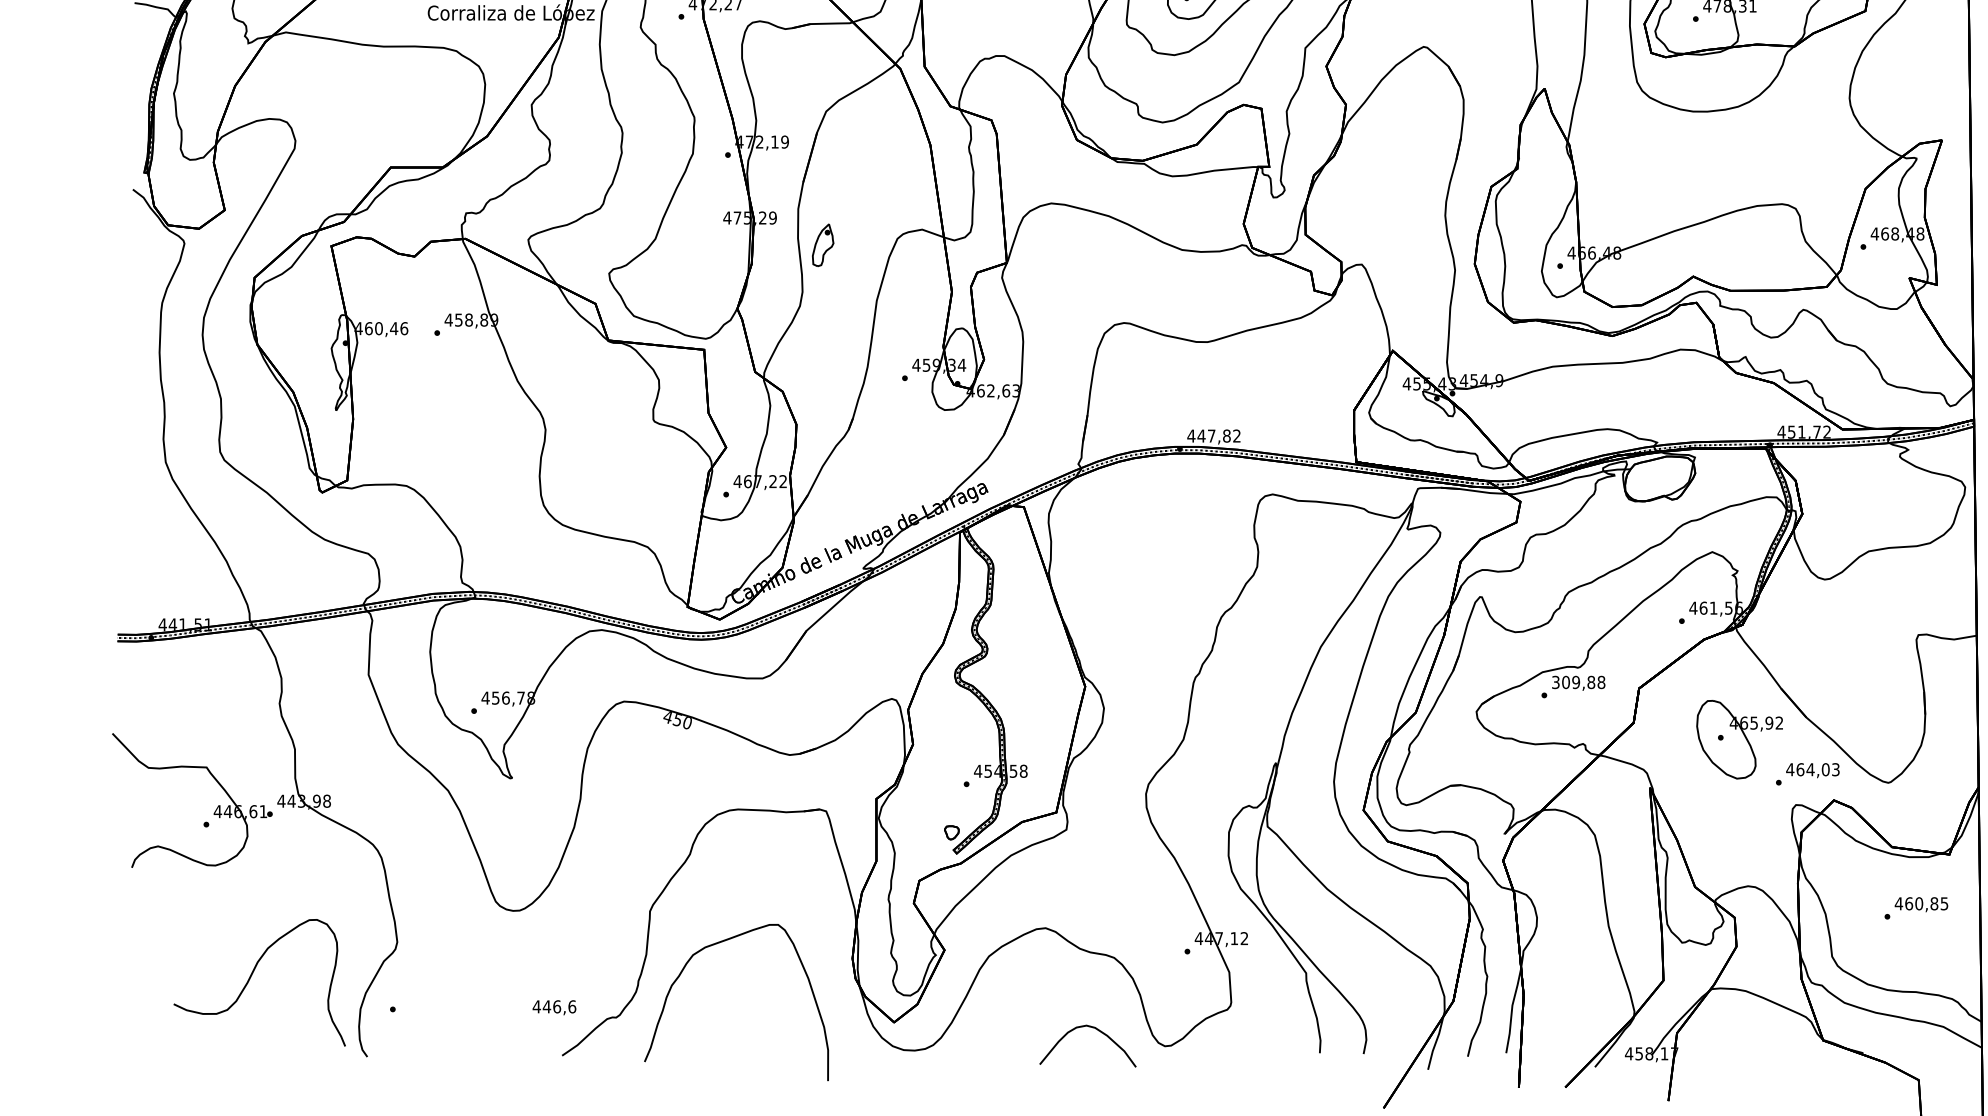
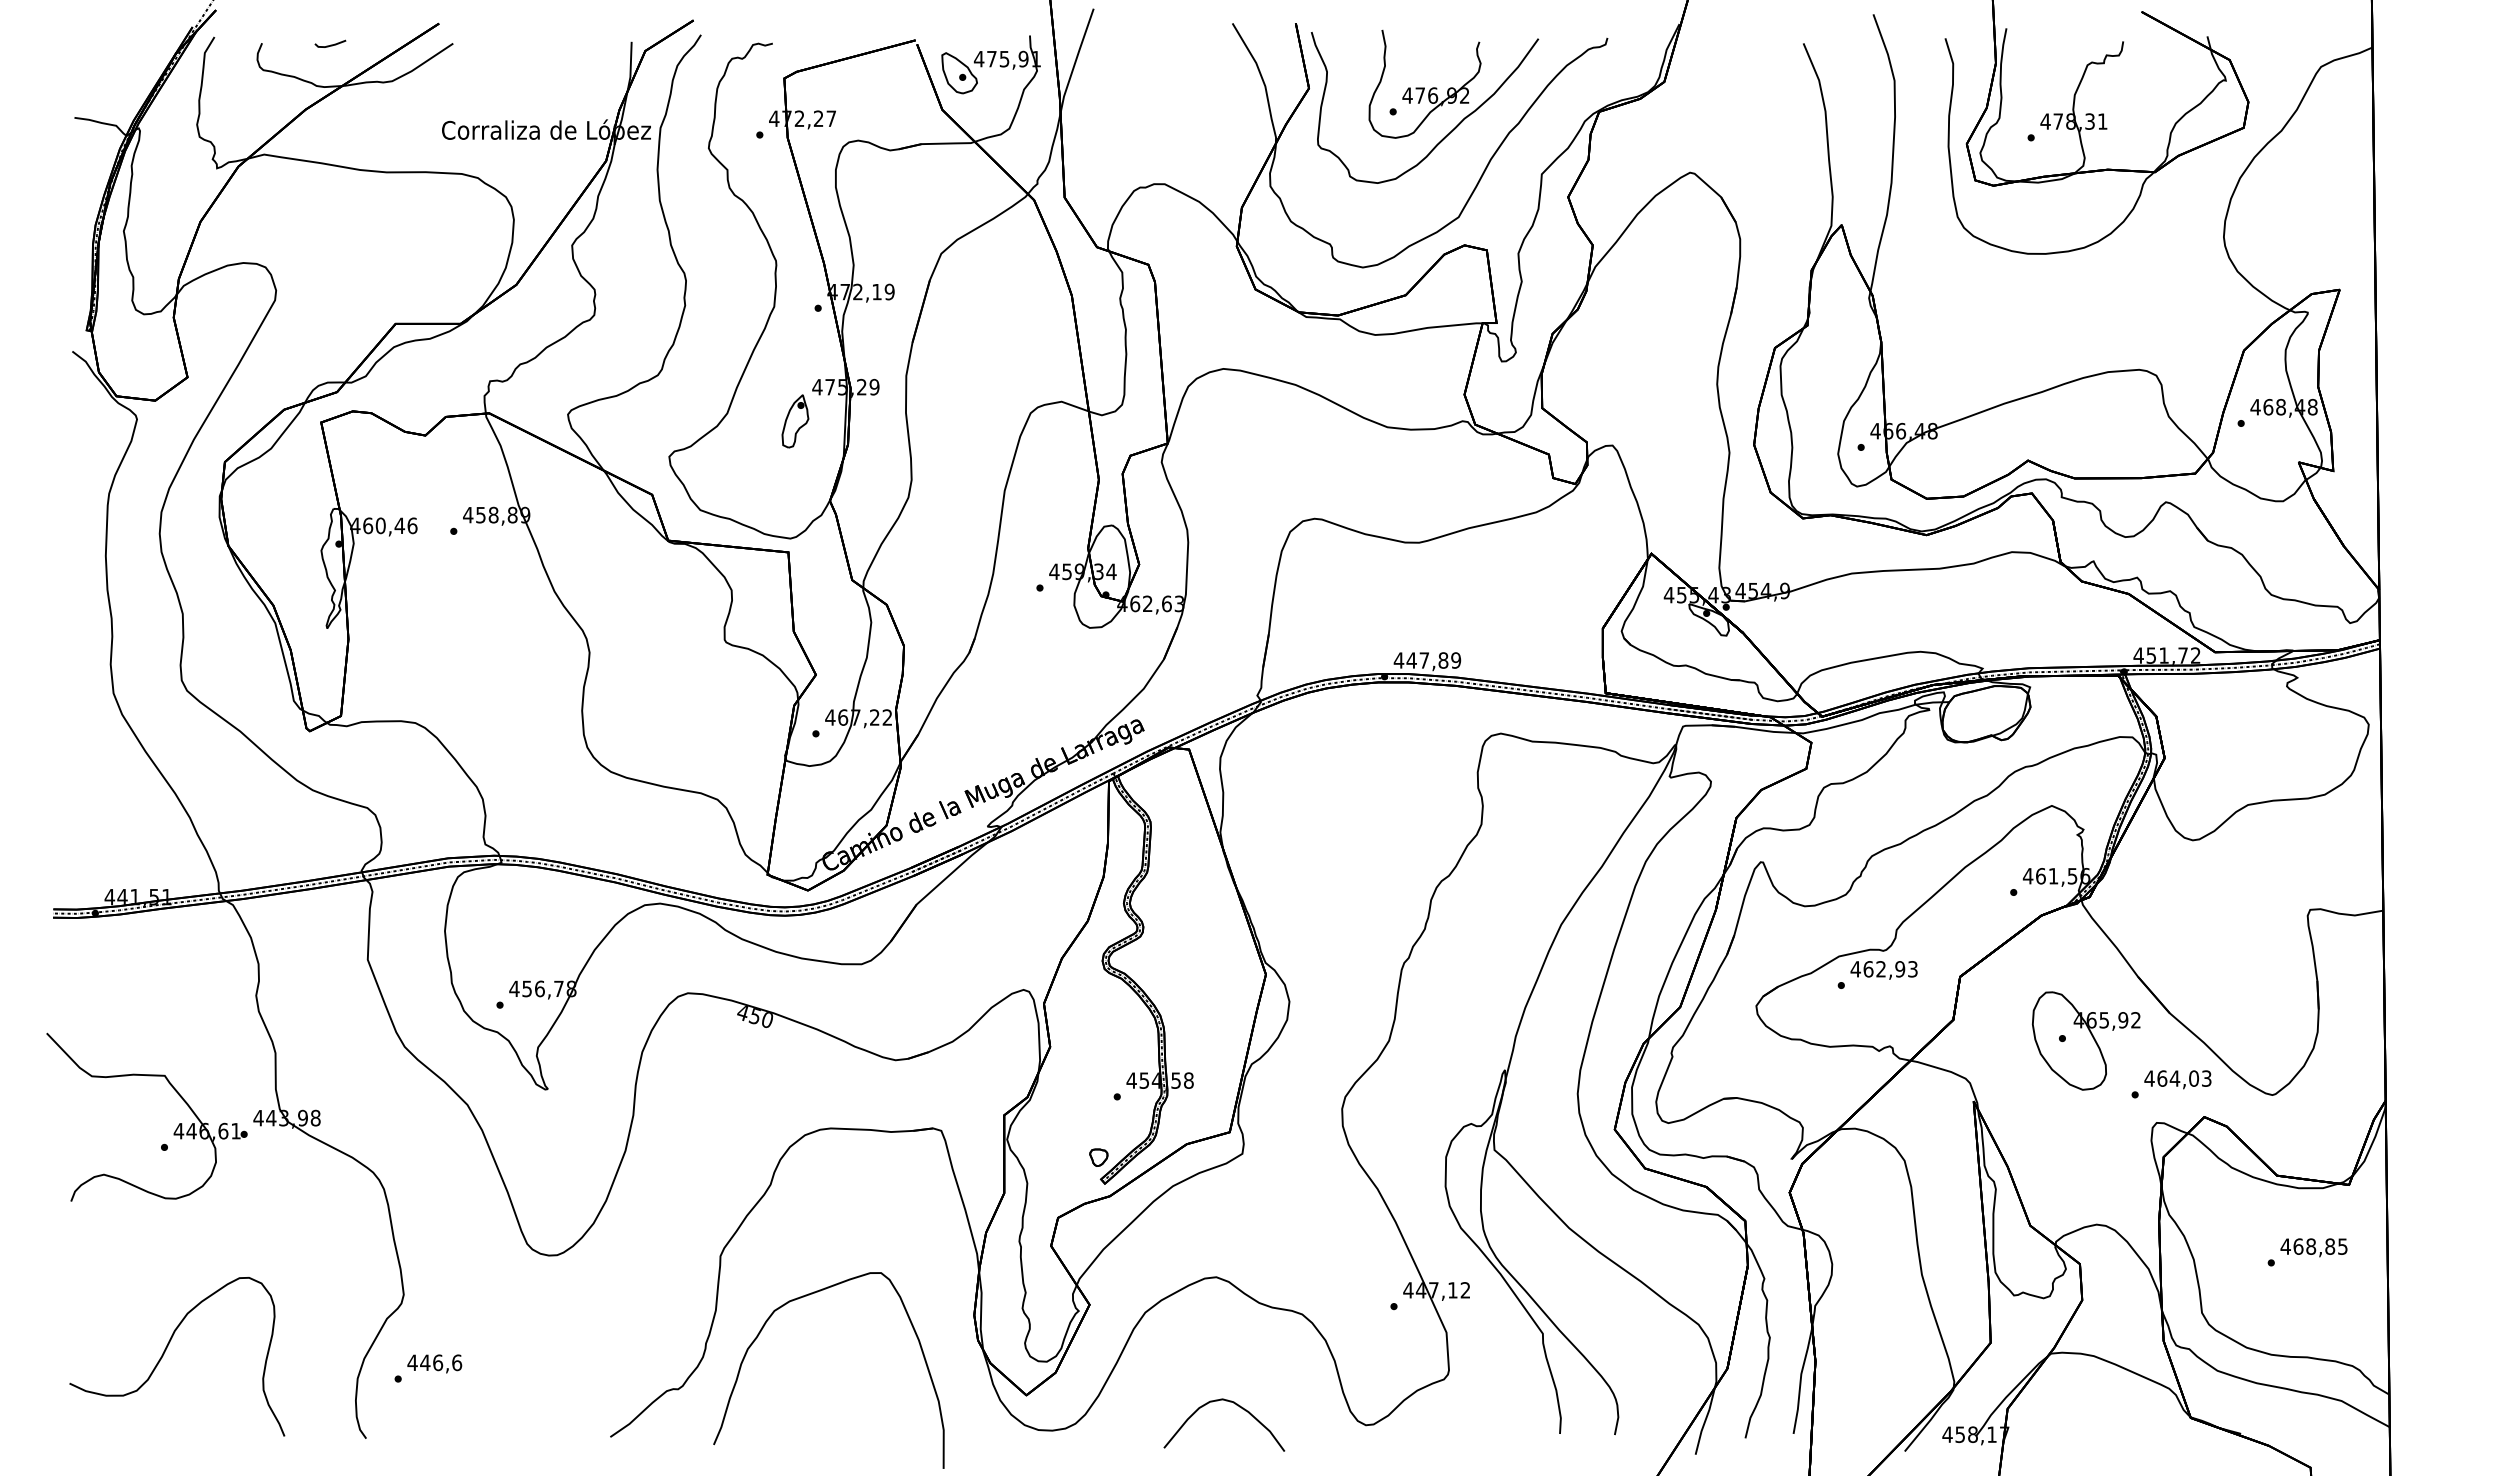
part: (823, 245) -> (795, 421), moved
text: (1237, 436) -> (1456, 660), 447,82 -> 447,89
text: (1577, 682) -> (1883, 969), 309,88 -> 462,93
text: (1919, 903) -> (2311, 1246), 460,85 -> 468,85
curve: (251, 977) -> (166, 1350), moved
text: (554, 1007) -> (434, 1363), moved
curve: (1097, 1030) -> (1236, 1405), moved

